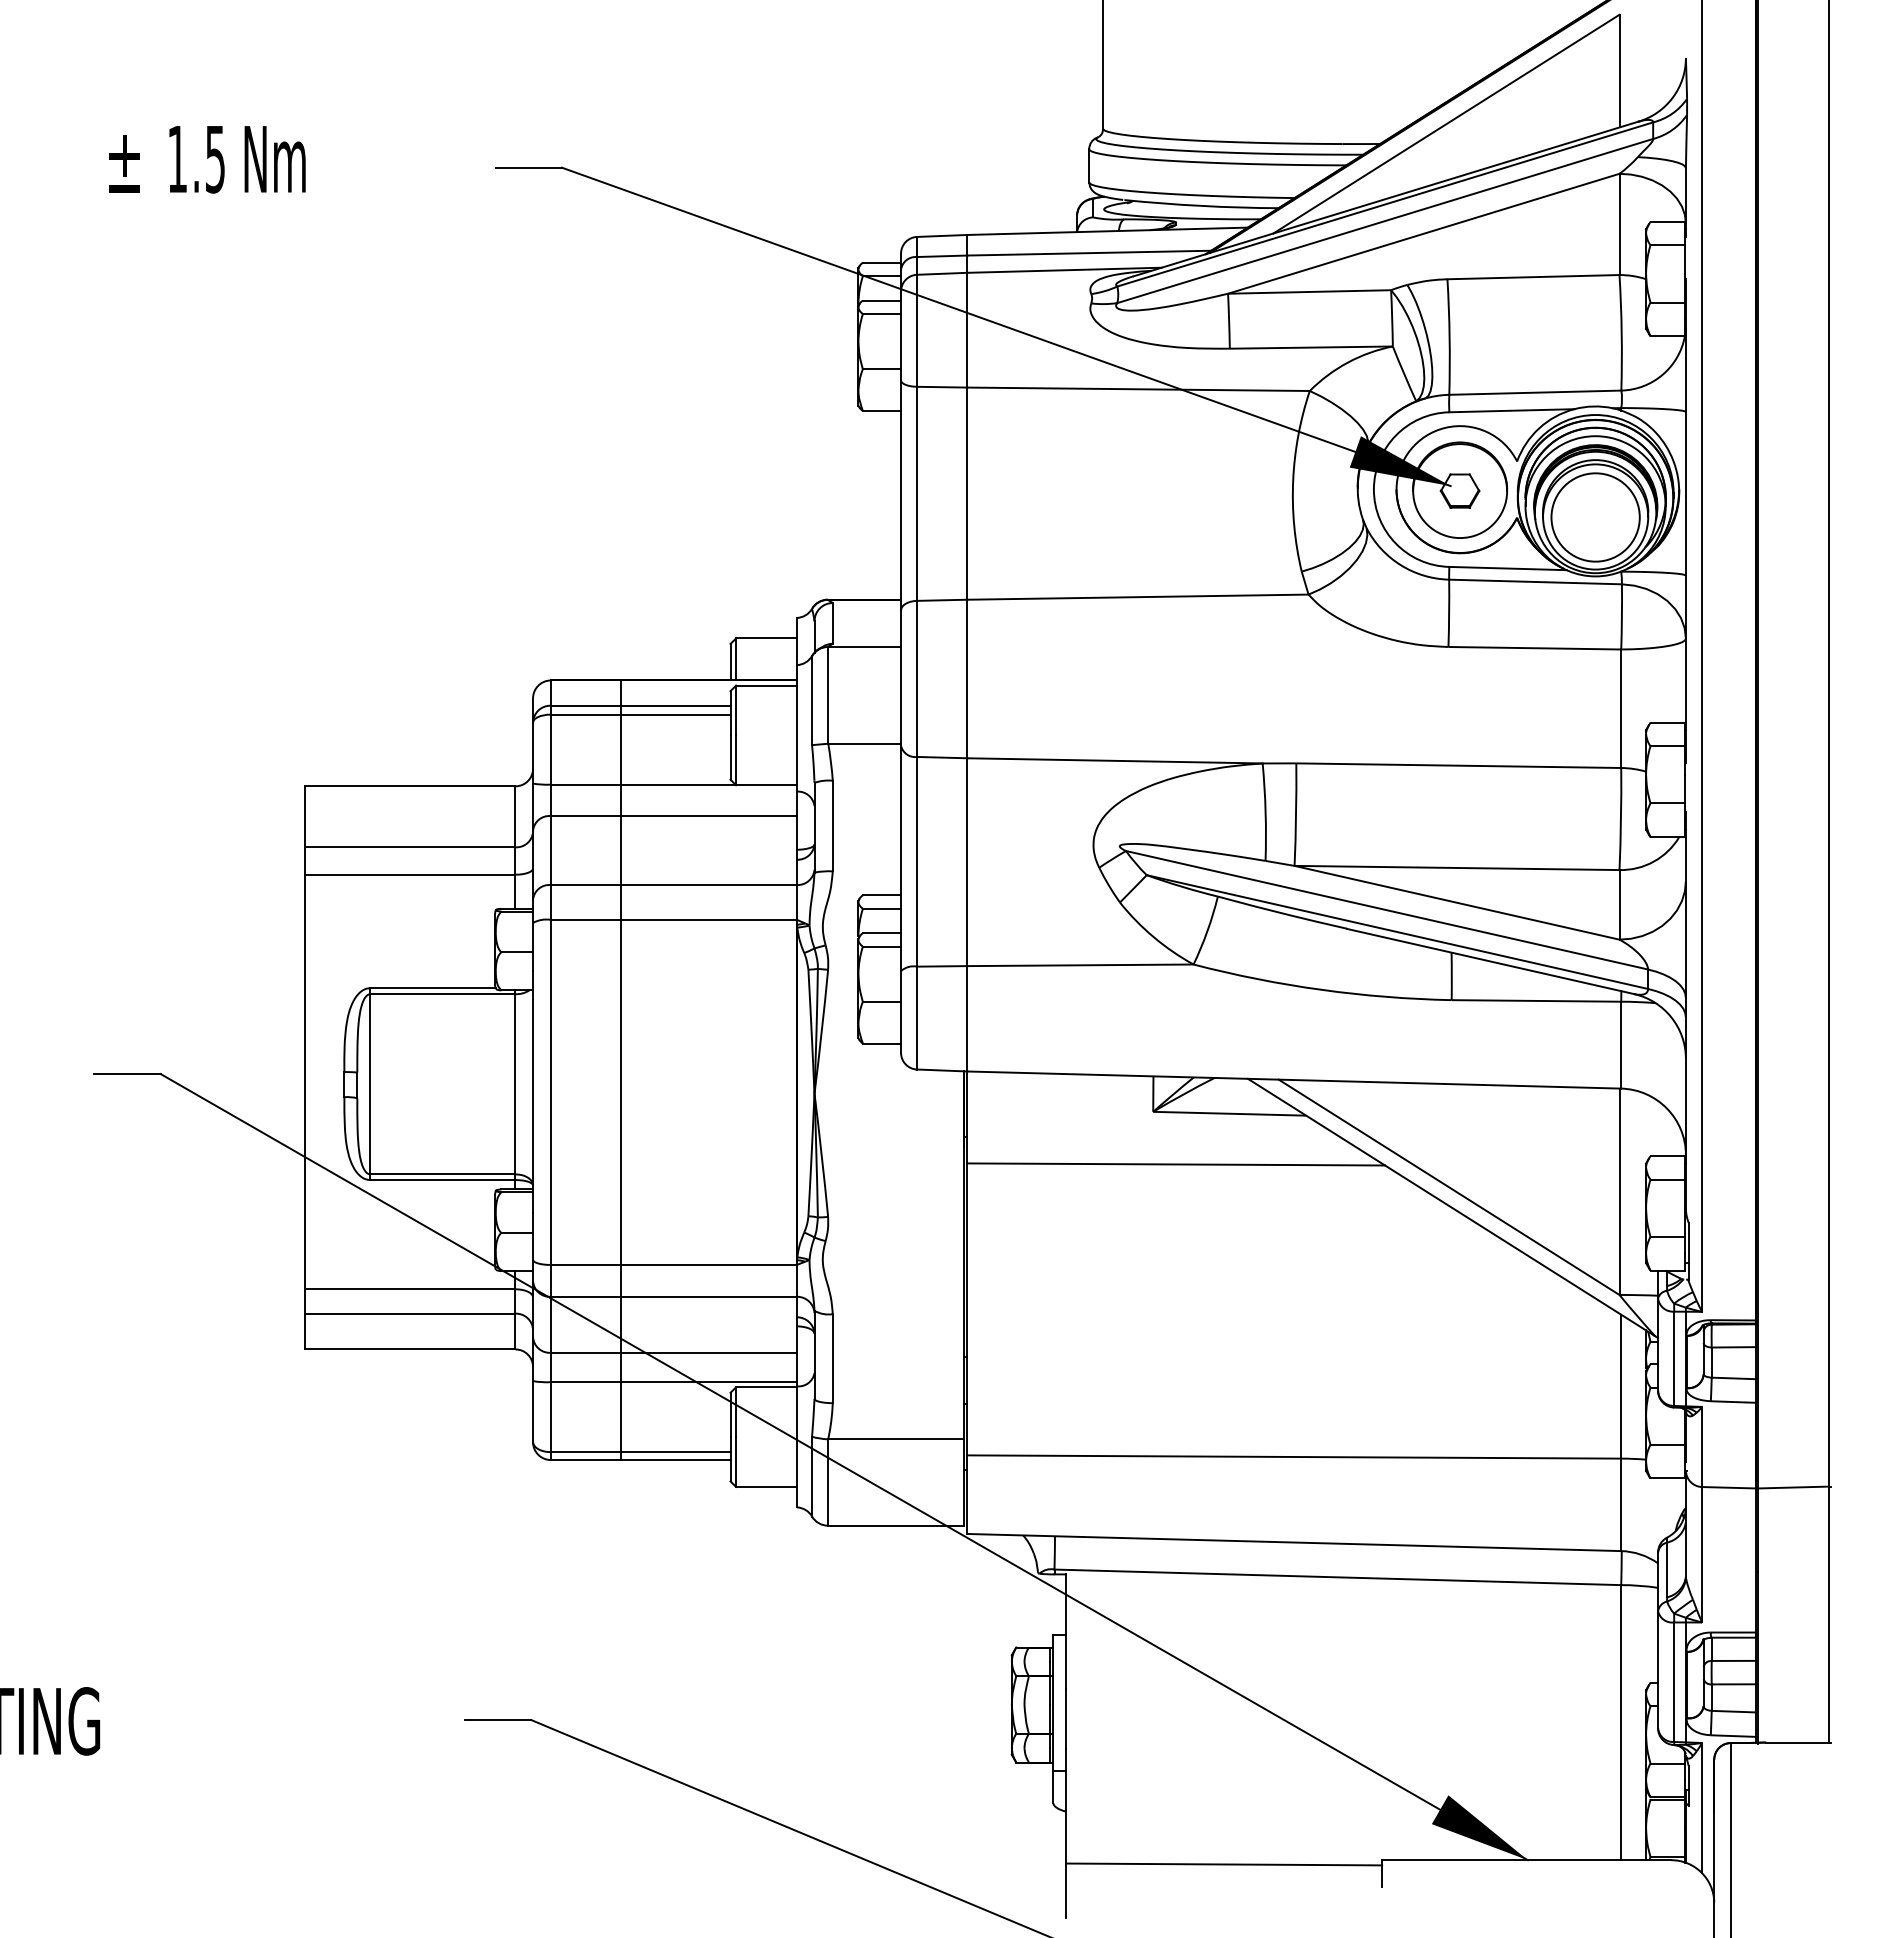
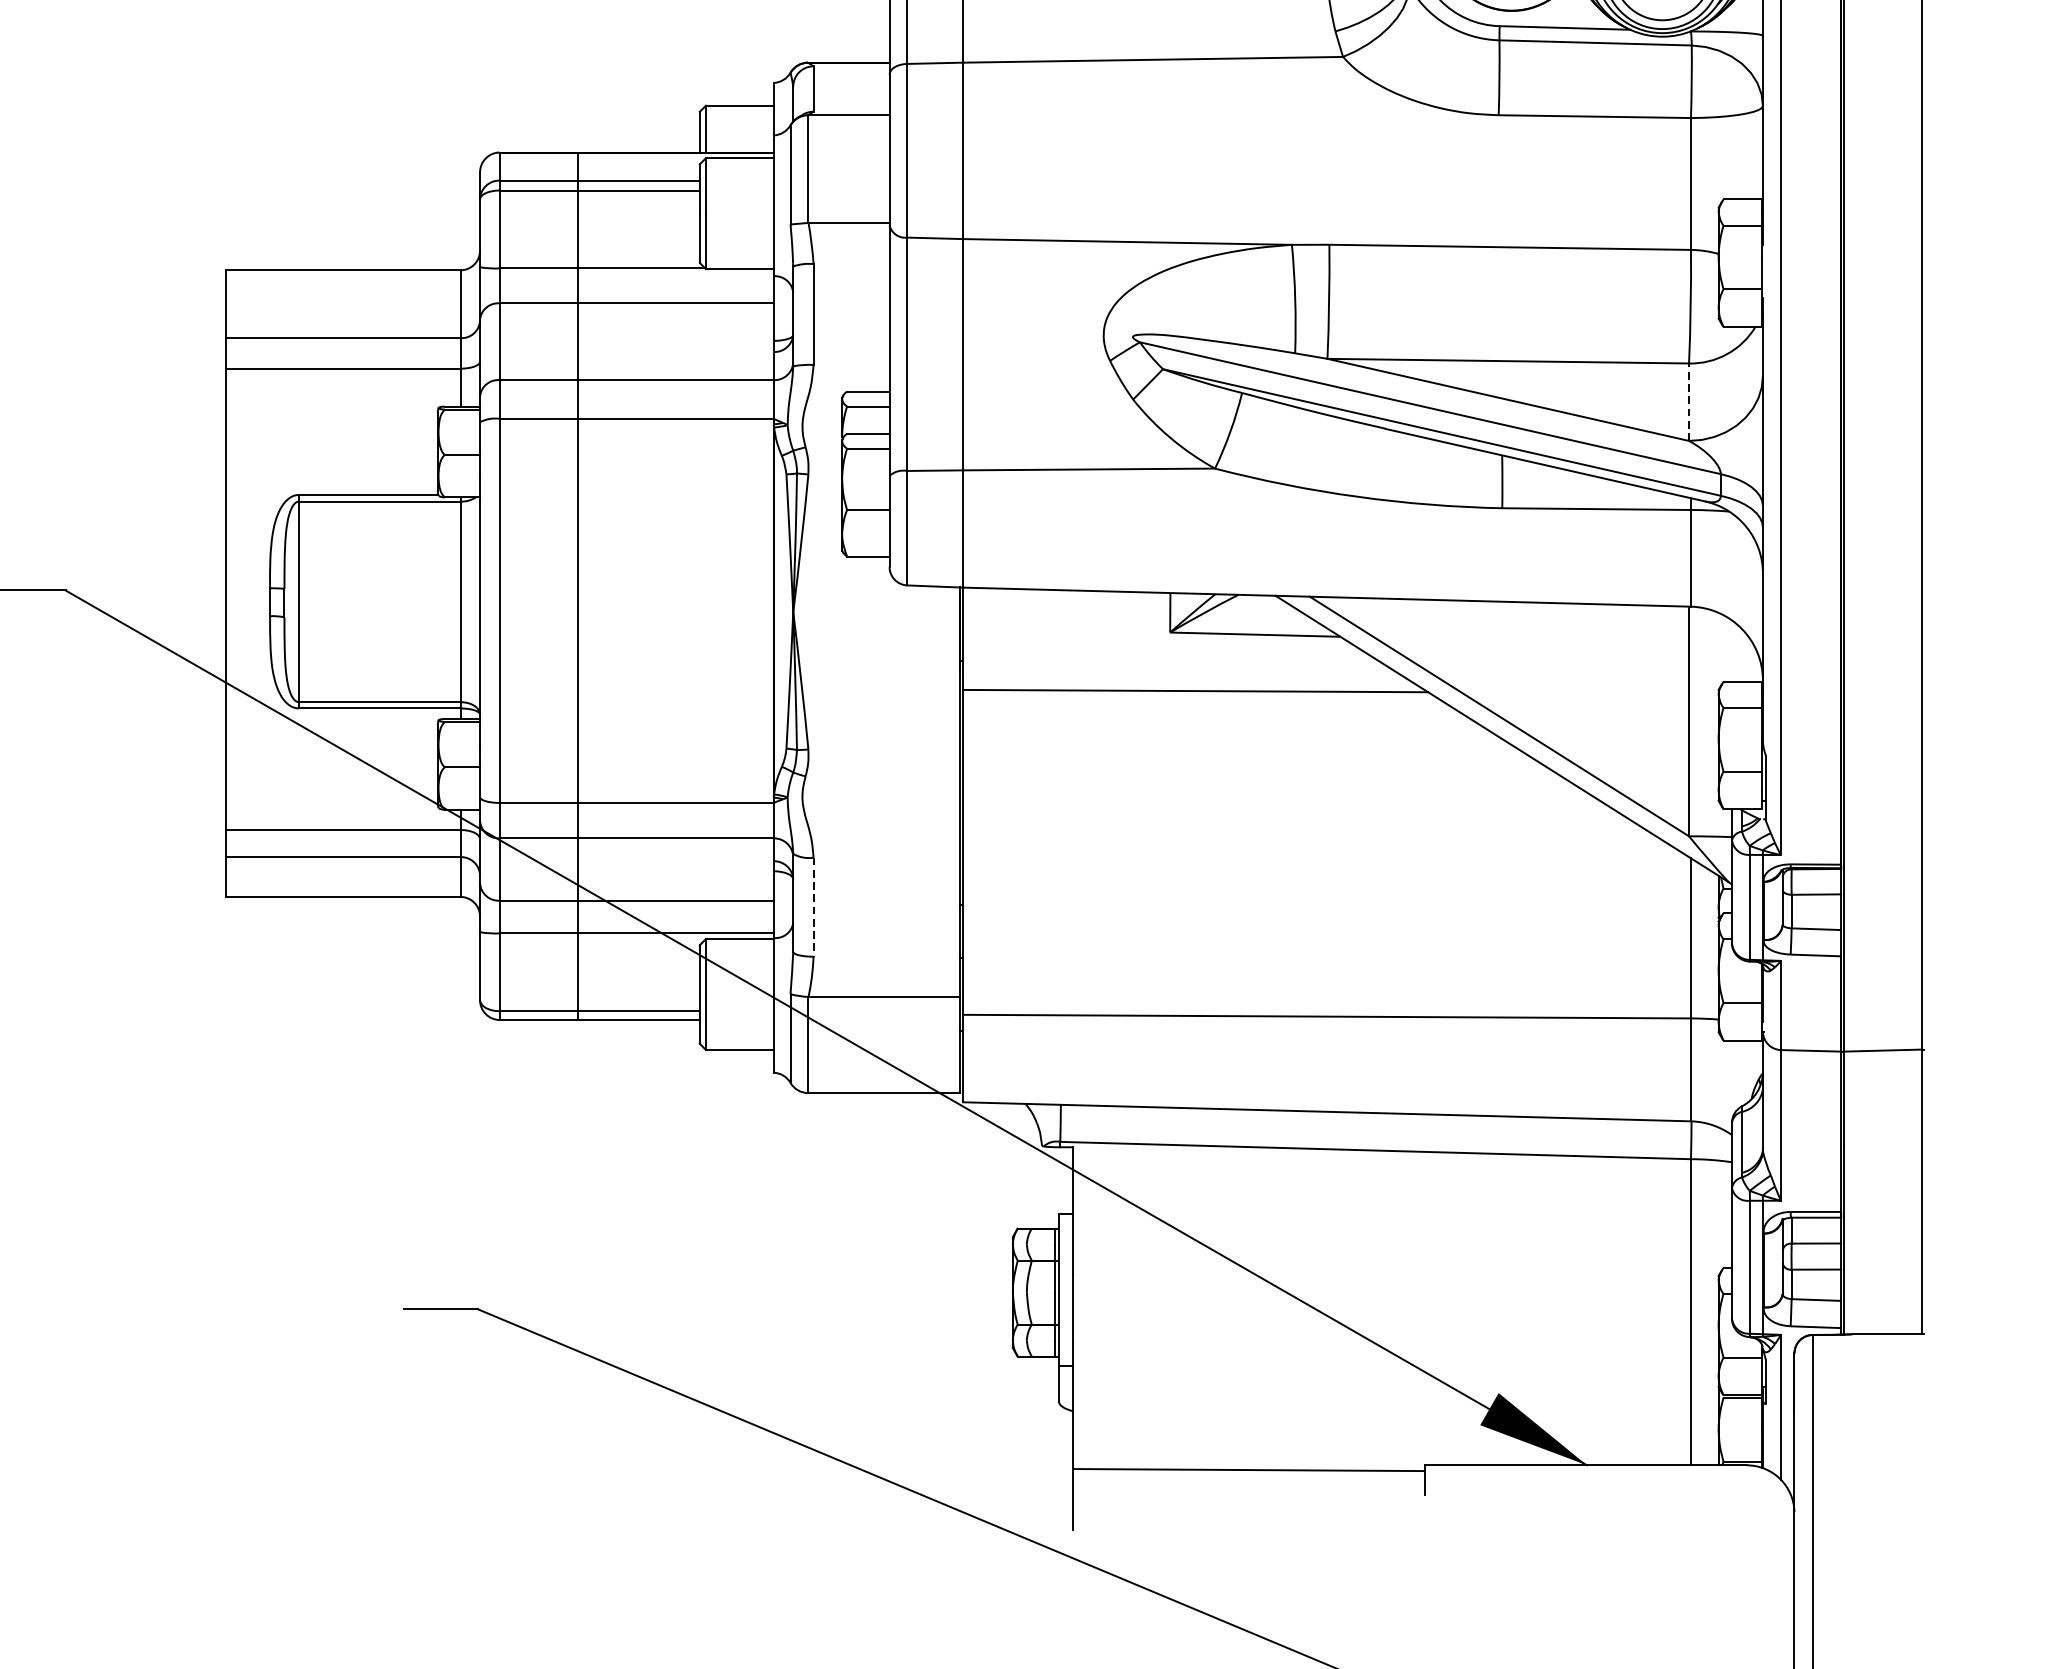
line: (1619, 904) -> (1689, 401), solid -> dashed
line: (832, 1358) -> (813, 907), solid -> dashed

